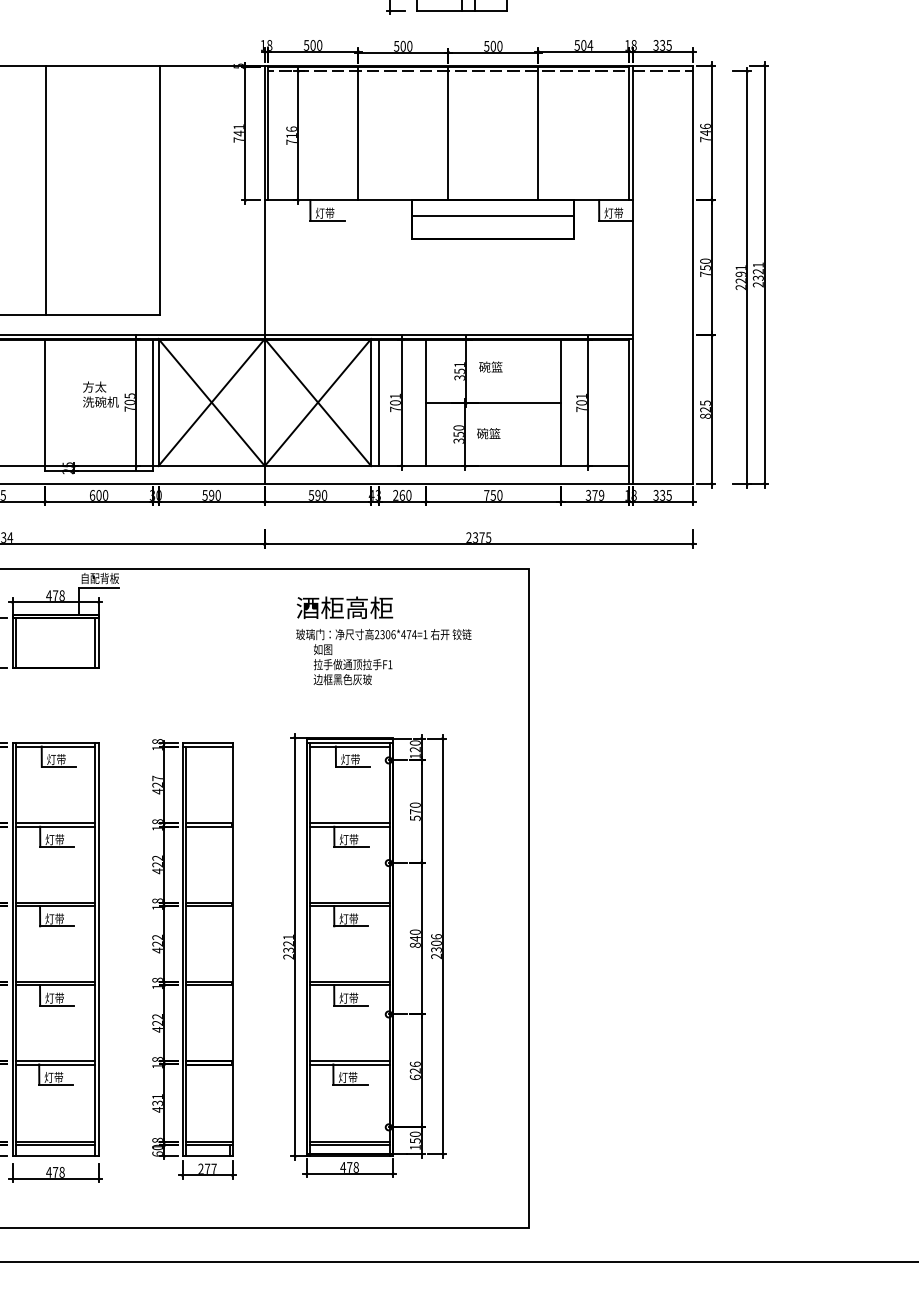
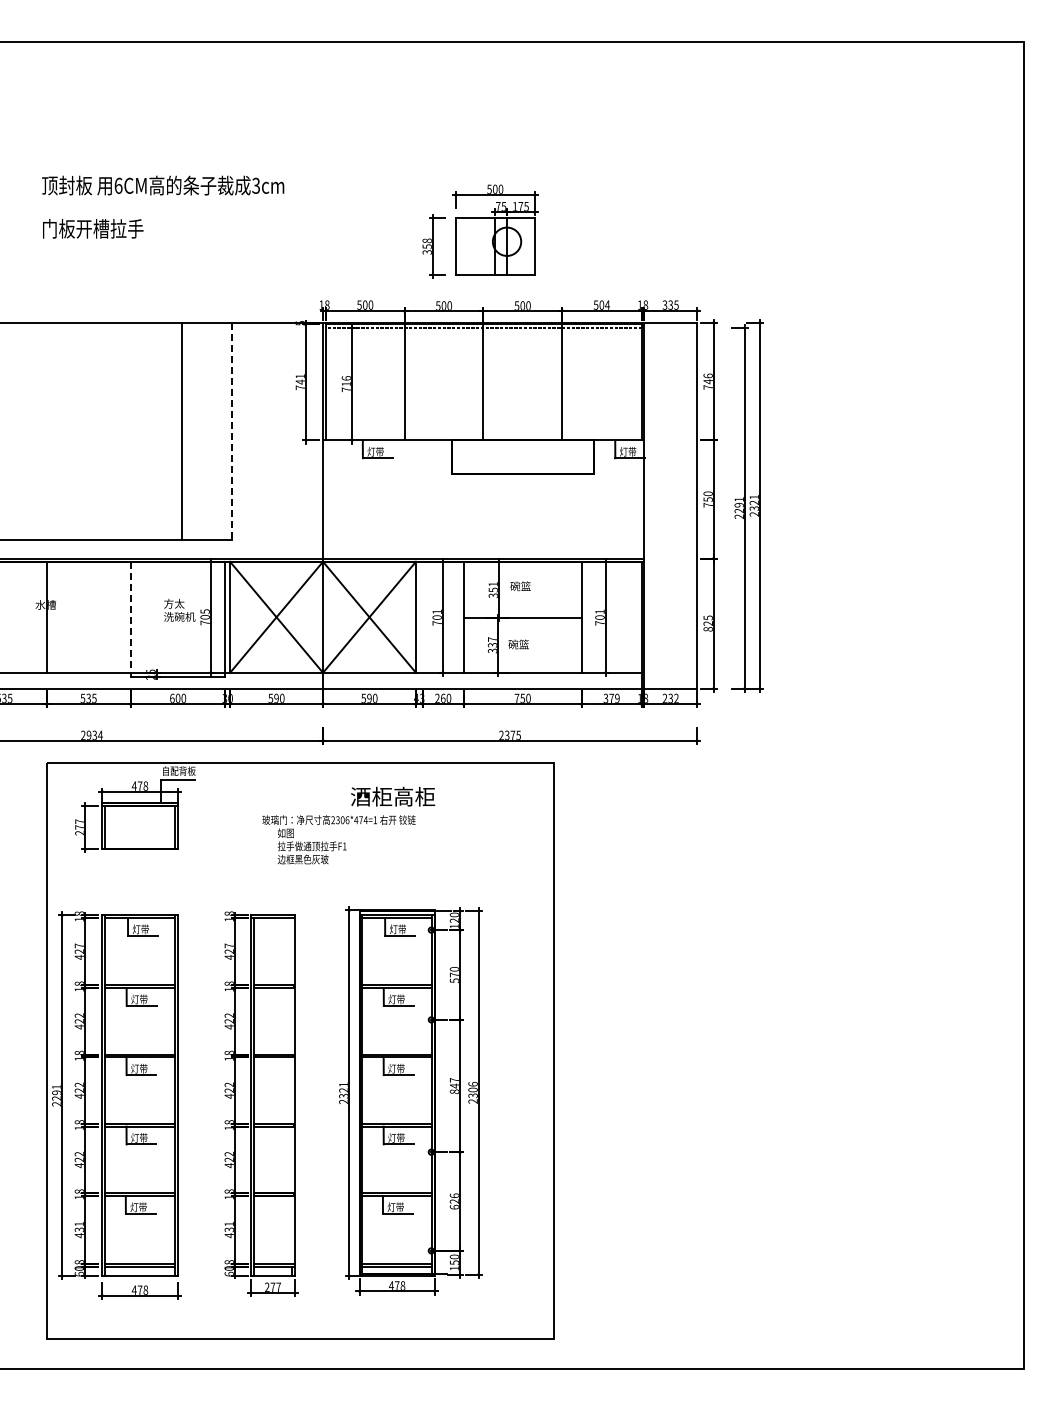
line: (662, 71) -> (670, 327), removed
line: (45, 189) -> (182, 431), moved
line: (160, 189) -> (231, 431), solid -> dashed
line: (493, 216) -> (522, 454), removed
line: (378, 402) -> (422, 617), removed
line: (44, 403) -> (130, 618), solid -> dashed
text: (457, 431) -> (491, 642), 350 -> 337
text: (662, 494) -> (670, 697), 335 -> 232
text: (383, 656) -> (338, 839), moved
text: (414, 932) -> (453, 1080), 840 -> 847

